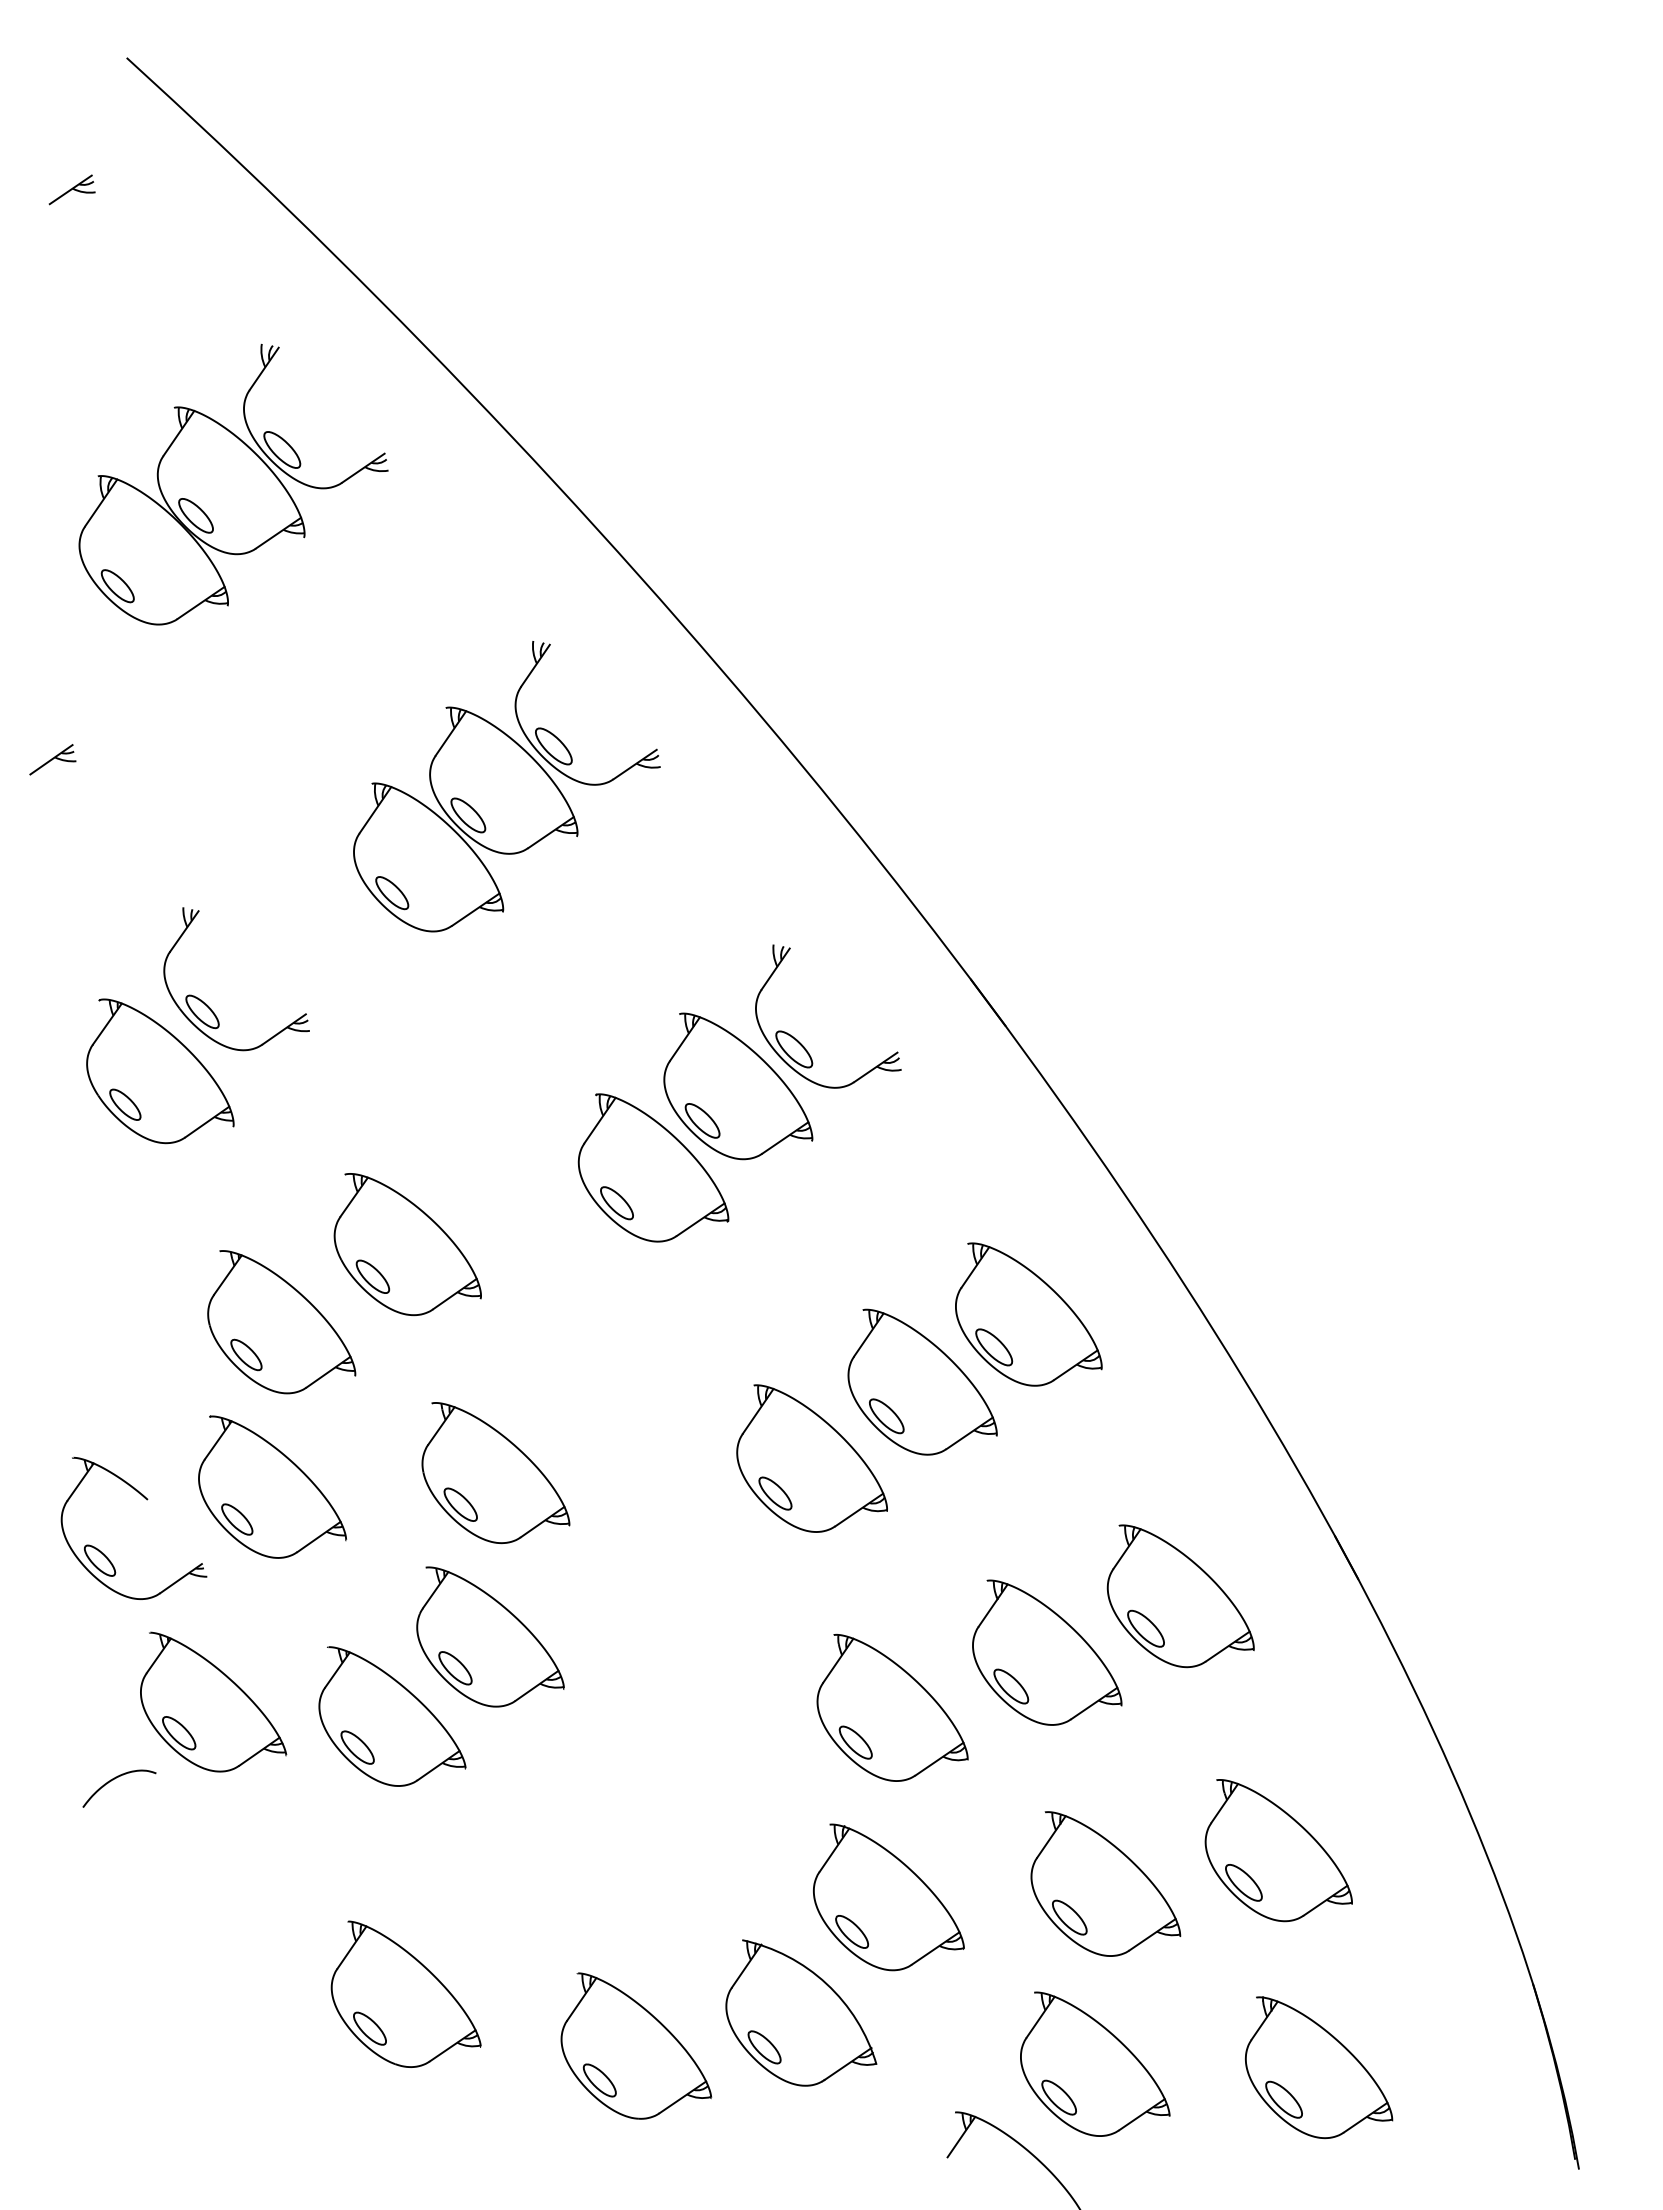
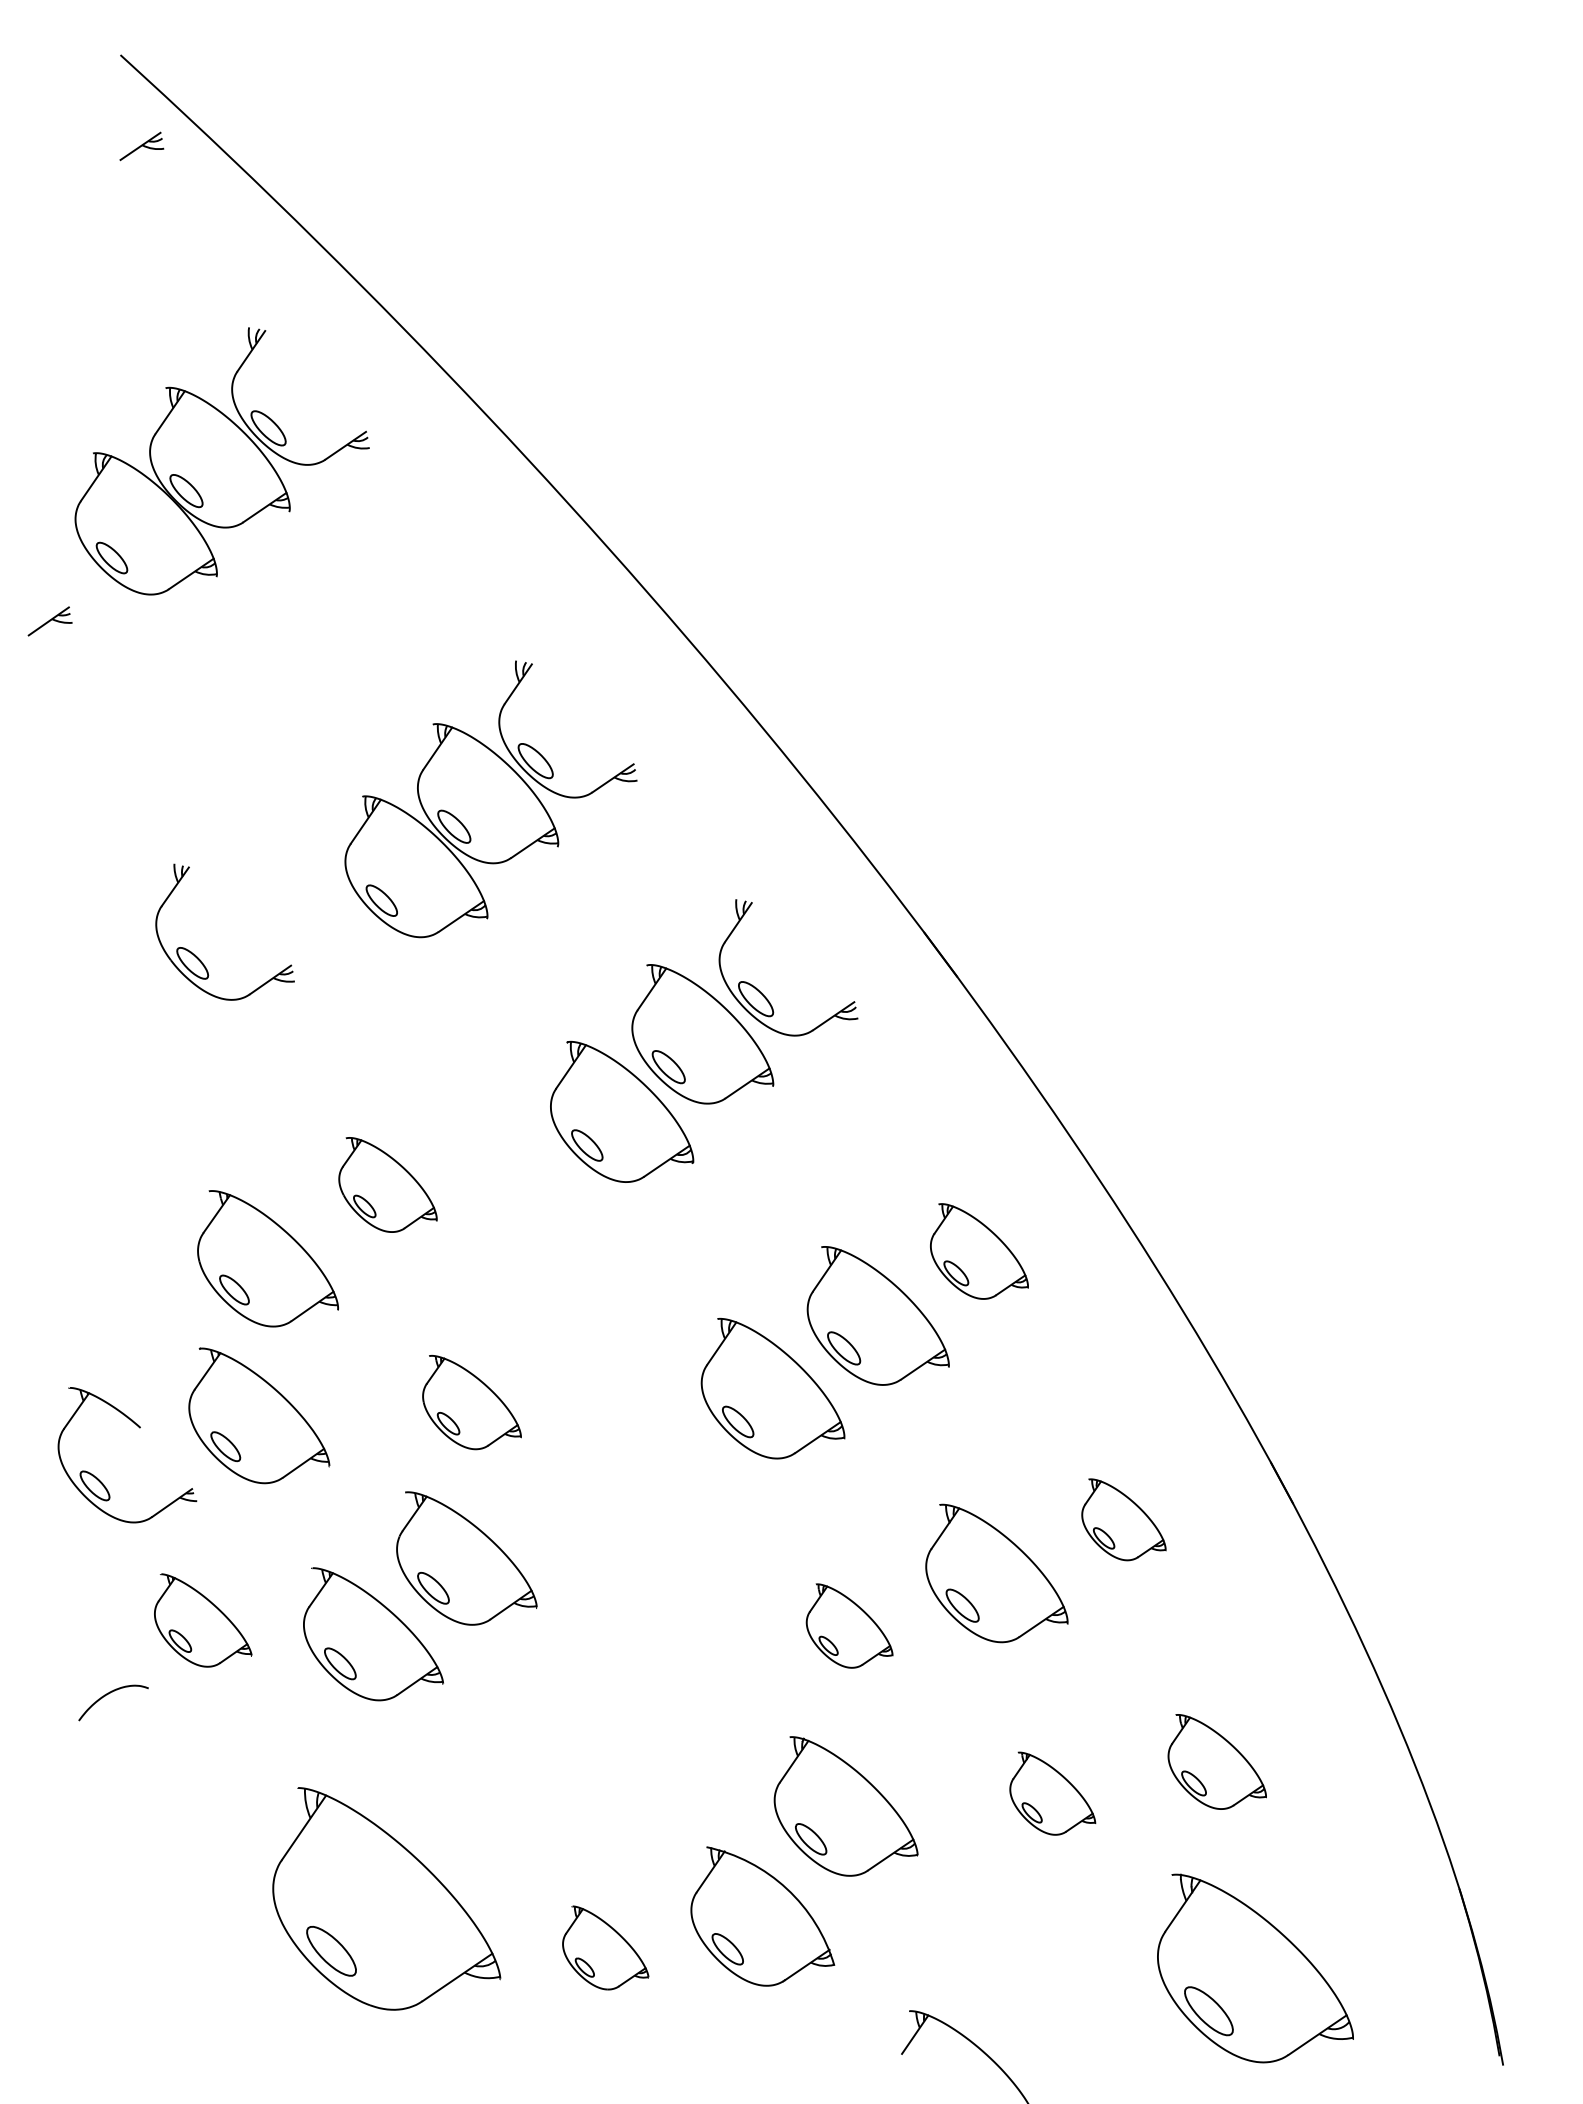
part: (71, 189) -> (141, 146), moved
part: (52, 759) -> (49, 621), moved
part: (506, 786) -> (490, 799), moved
part: (160, 1071) -> (152, 1020), removed
part: (407, 1244) -> (387, 1184), size x0.7
part: (1028, 1314) -> (979, 1251), size x0.7
part: (495, 1473) -> (471, 1402), size x0.7
part: (1180, 1596) -> (1123, 1519), size x0.6
part: (213, 1701) -> (203, 1619), size x0.7
part: (892, 1707) -> (849, 1625), size x0.6
part: (1278, 1850) -> (1217, 1761), size x0.7
part: (1105, 1883) -> (1052, 1793), size x0.6
part: (405, 1993) -> (385, 1897), size x1.6
part: (636, 2045) -> (605, 1947), size x0.6
part: (1095, 2063) -> (1042, 1964), removed
part: (1319, 2067) -> (1256, 1968), size x1.4

